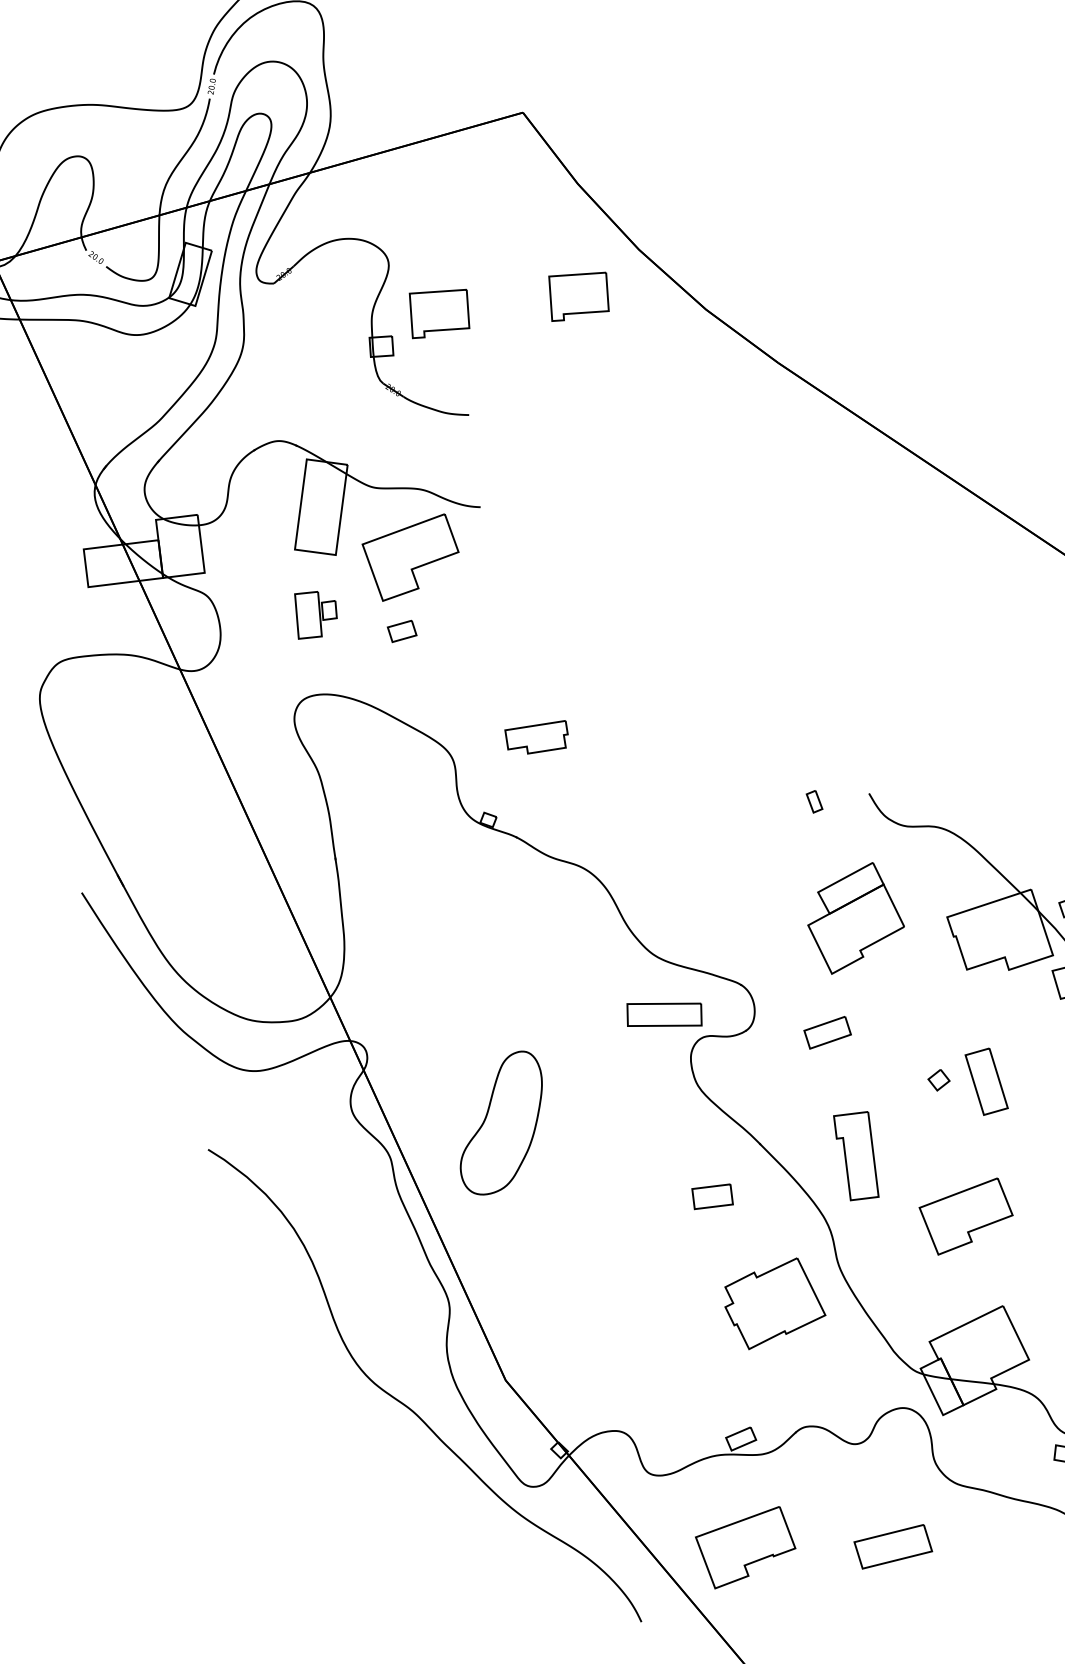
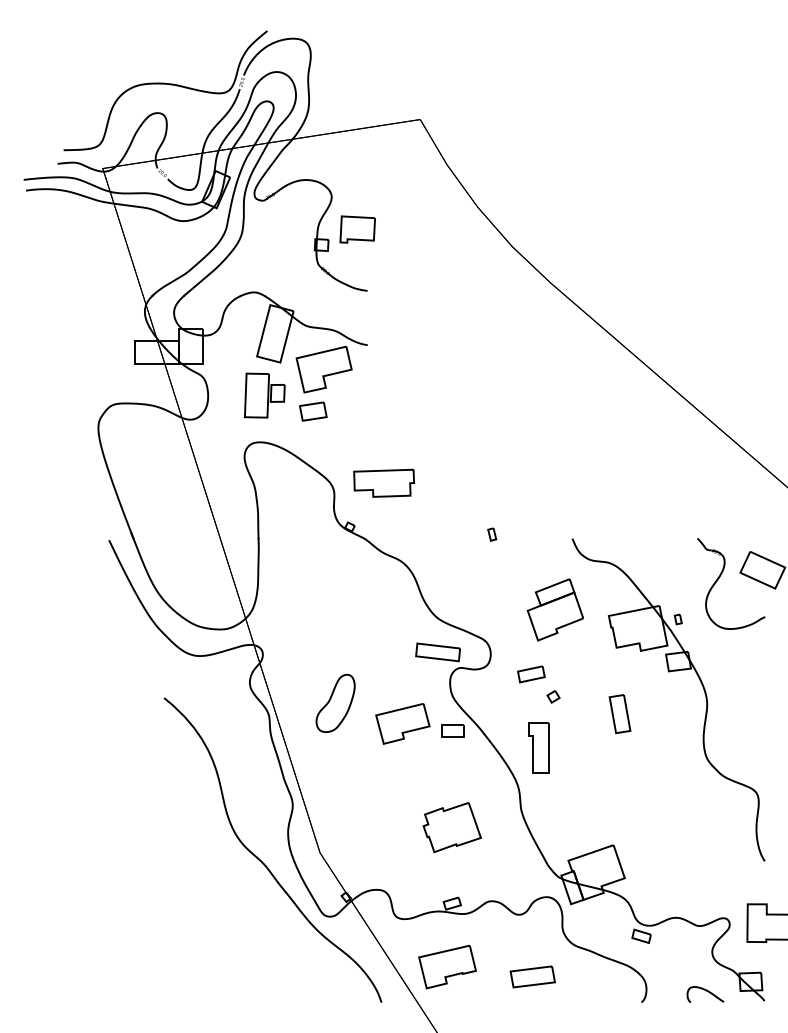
part: (578, 295) -> (439, 229), removed
part: (315, 614) -> (264, 395), size x1.67
part: (402, 631) -> (313, 411), size x1.67
part: (536, 737) -> (383, 482), size x1.67
part: (815, 801) -> (492, 534), moved
part: (938, 1079) -> (553, 696), moved
part: (500, 1121) -> (335, 702), size x0.71
part: (711, 1195) -> (452, 730), moved
part: (966, 1216) -> (402, 723), moved
part: (773, 1303) -> (451, 827), moved

